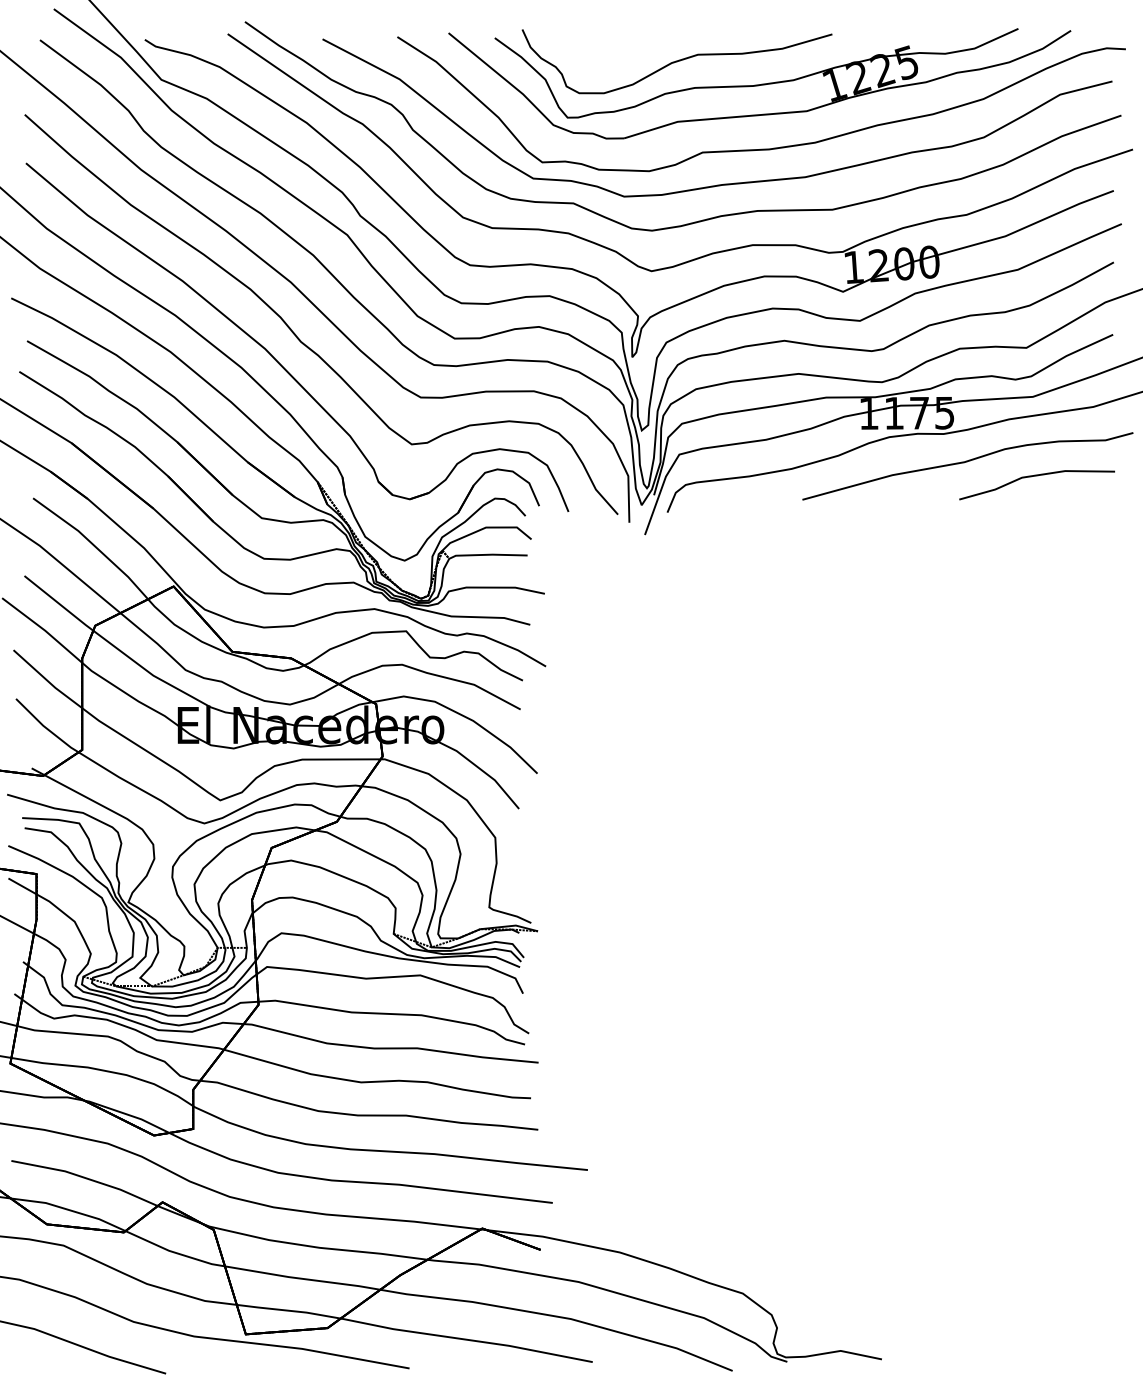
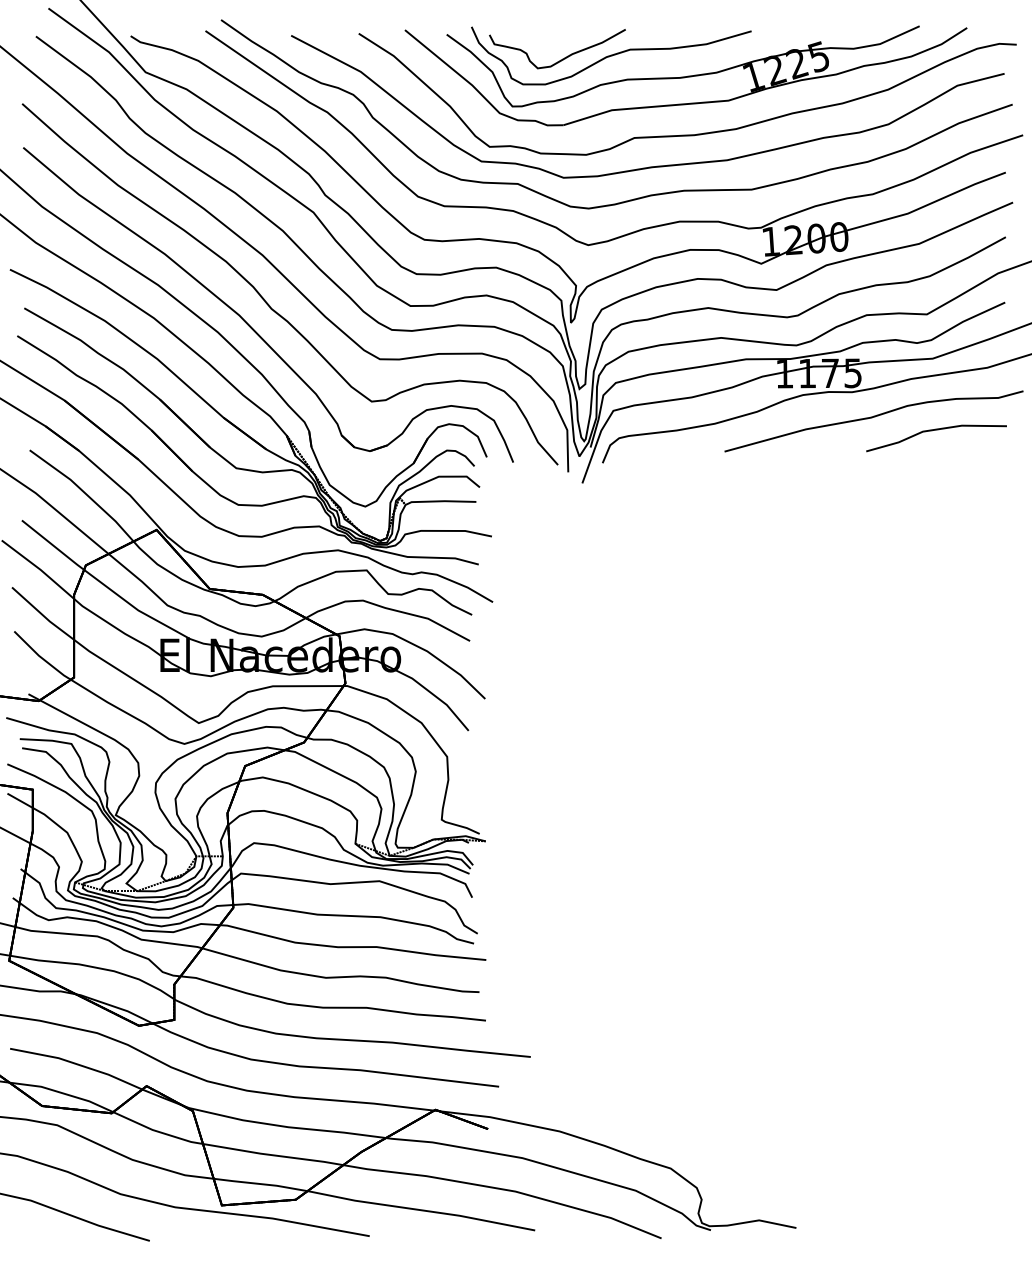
curve: (623, 64) -> (562, 58), added

